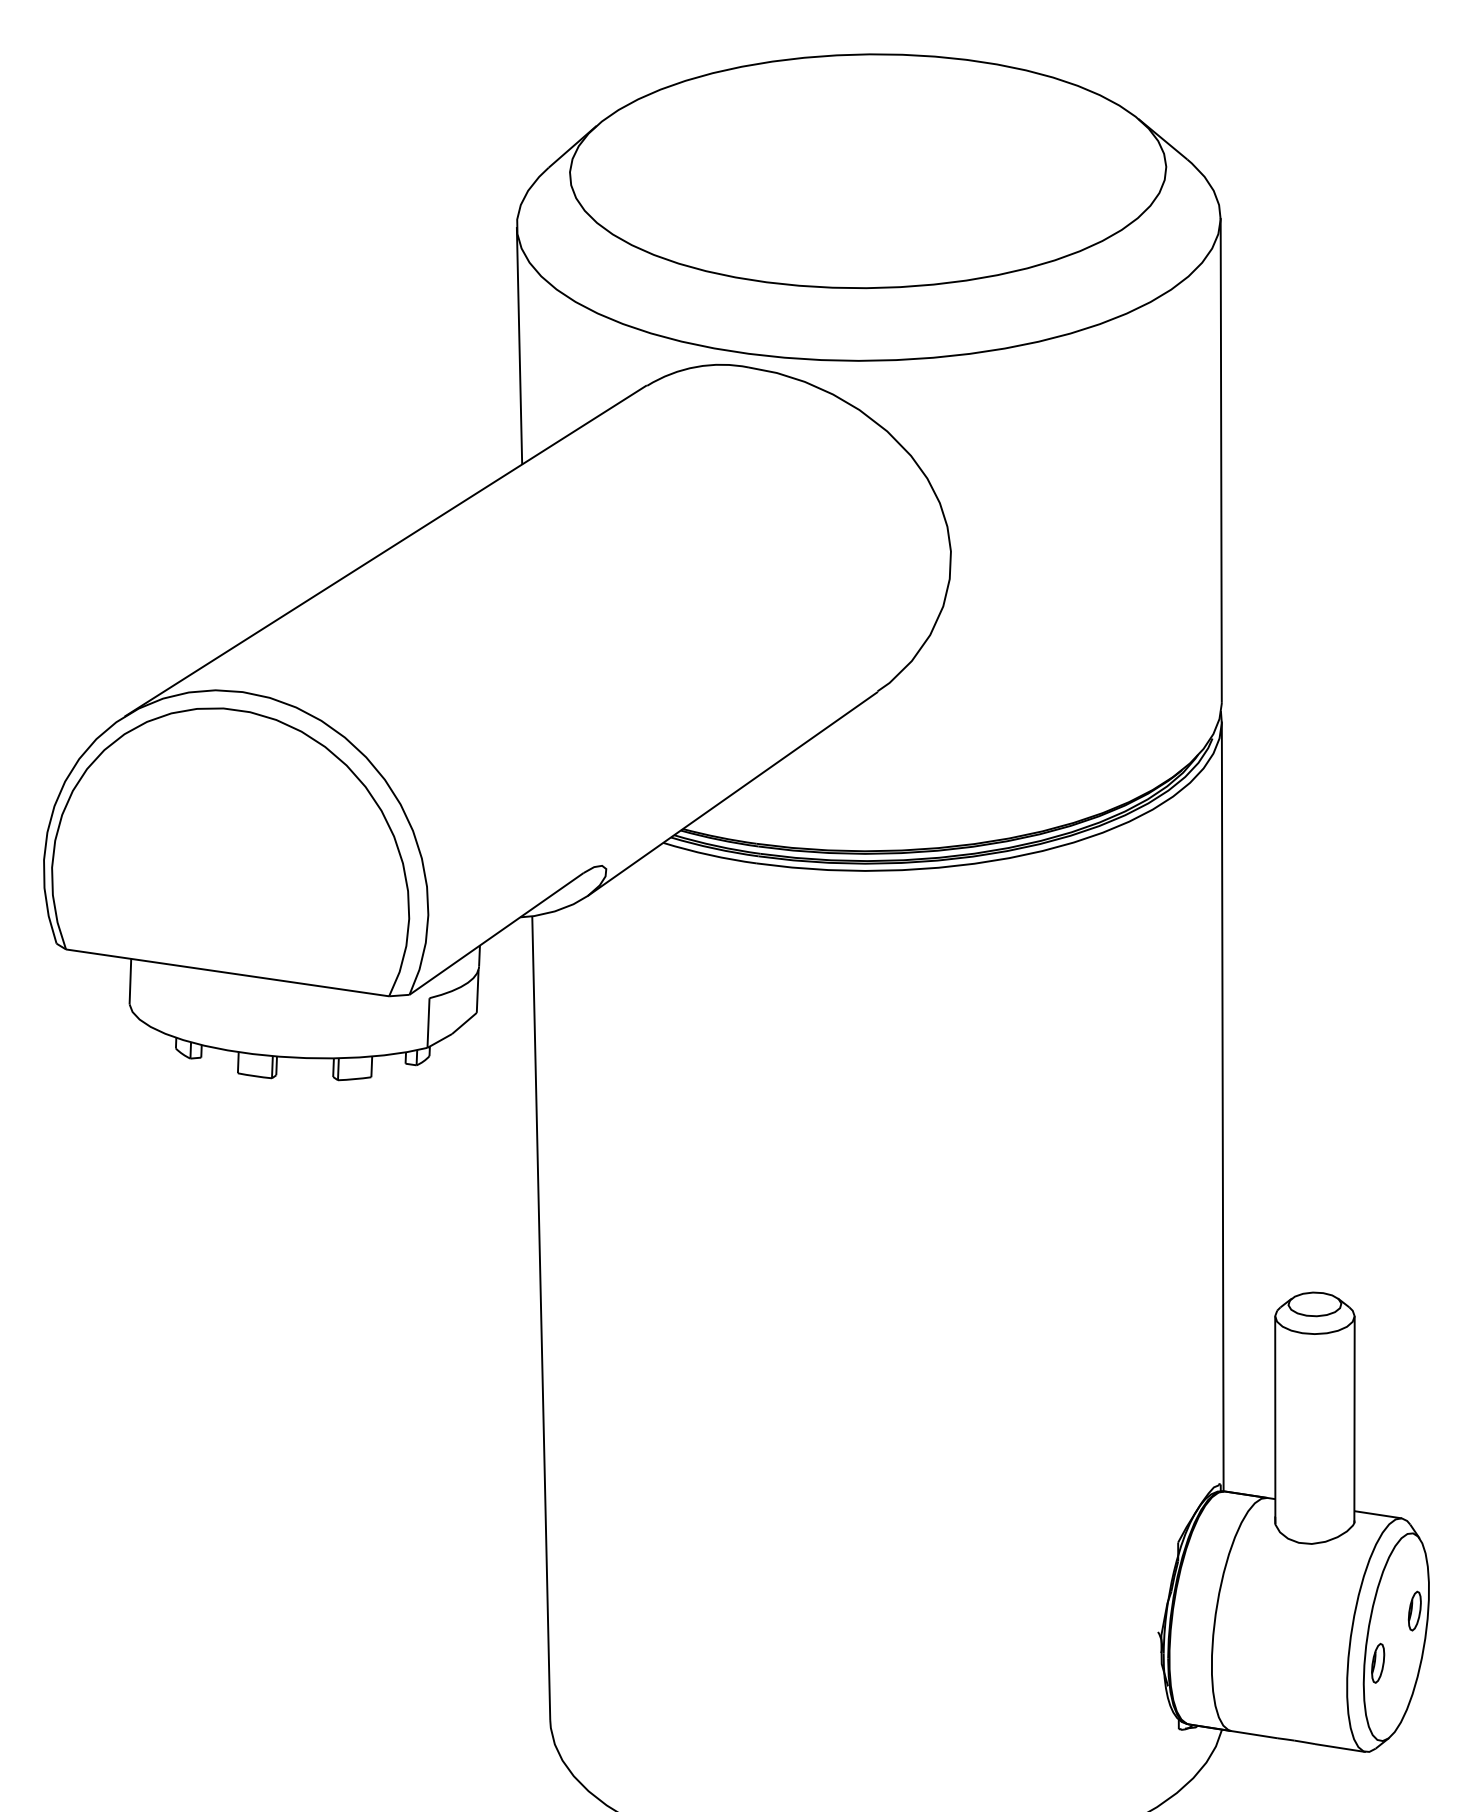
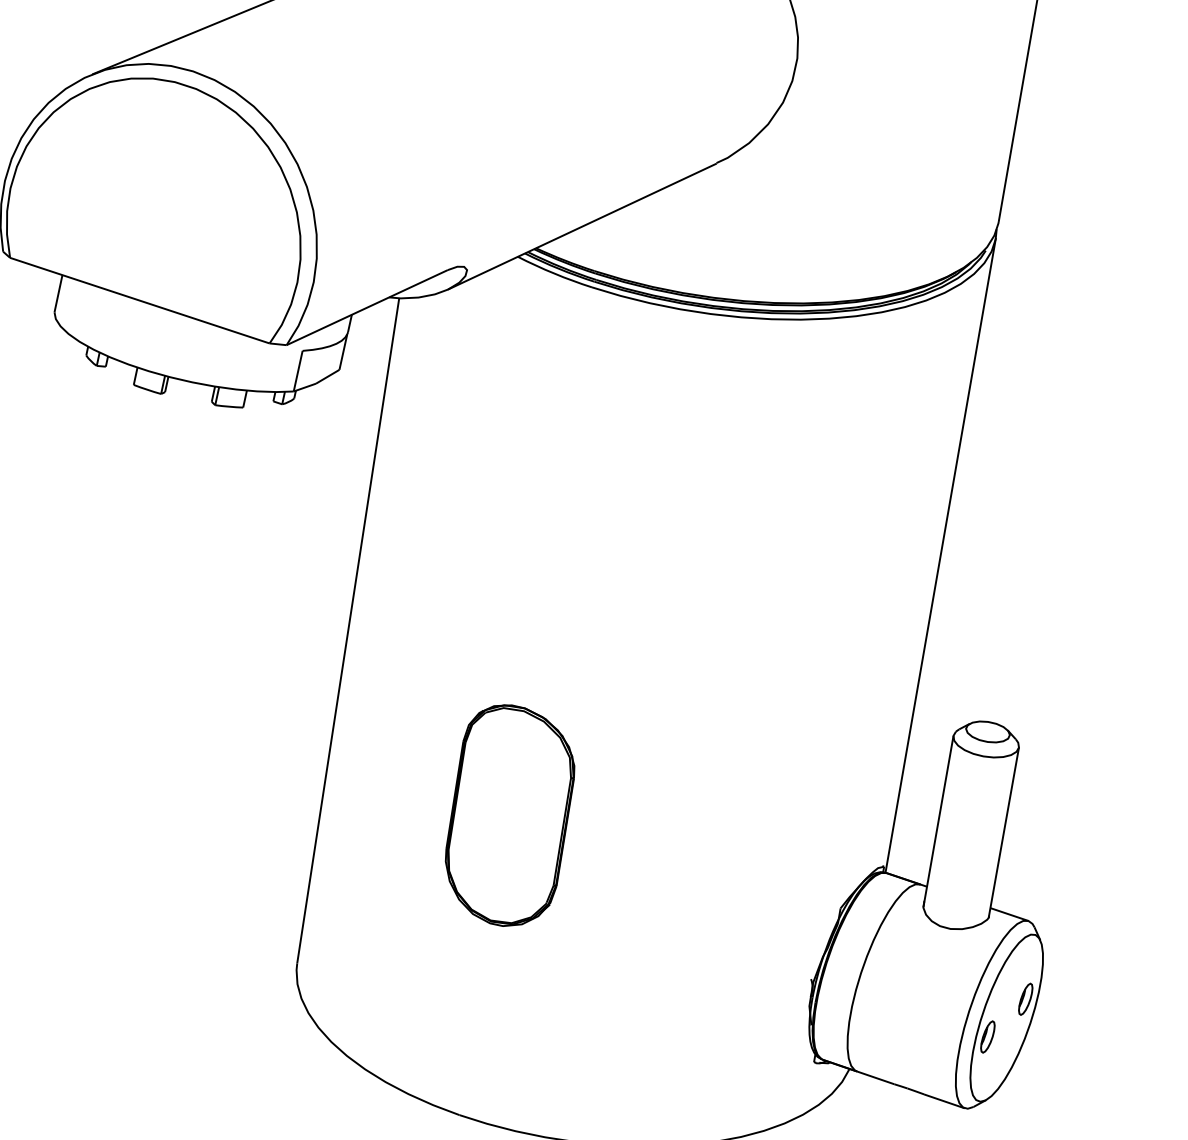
part: (769, 1502) -> (509, 815), added

